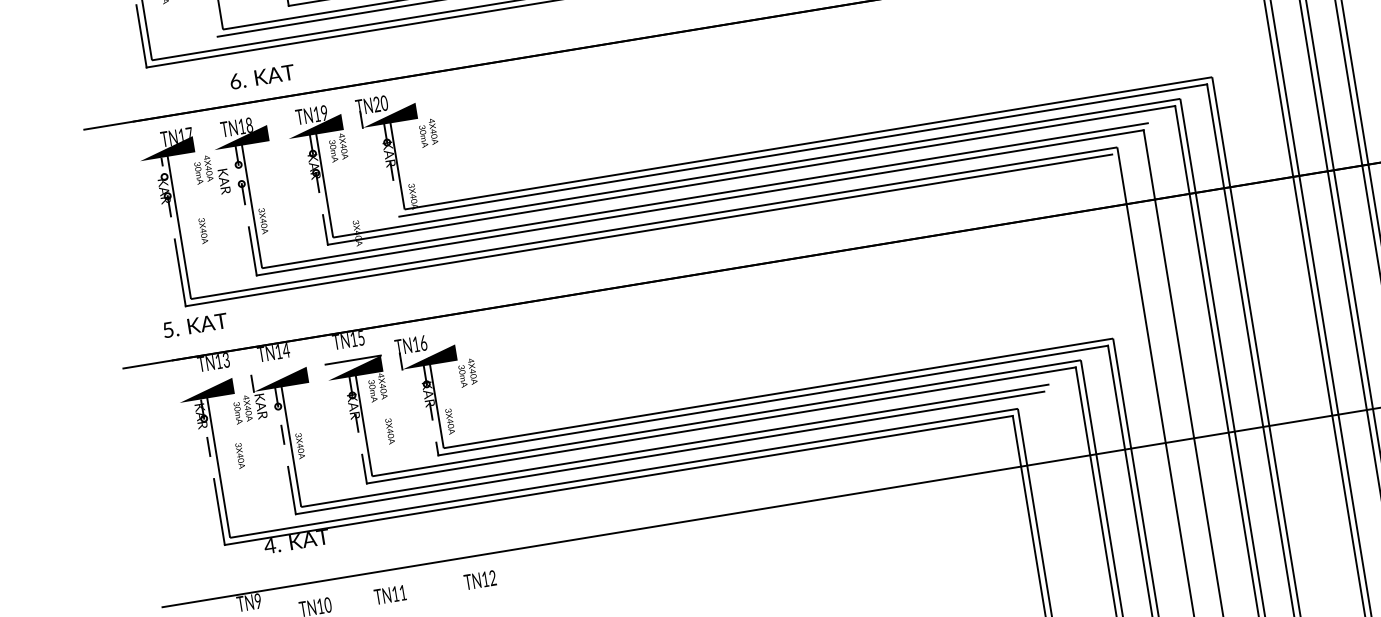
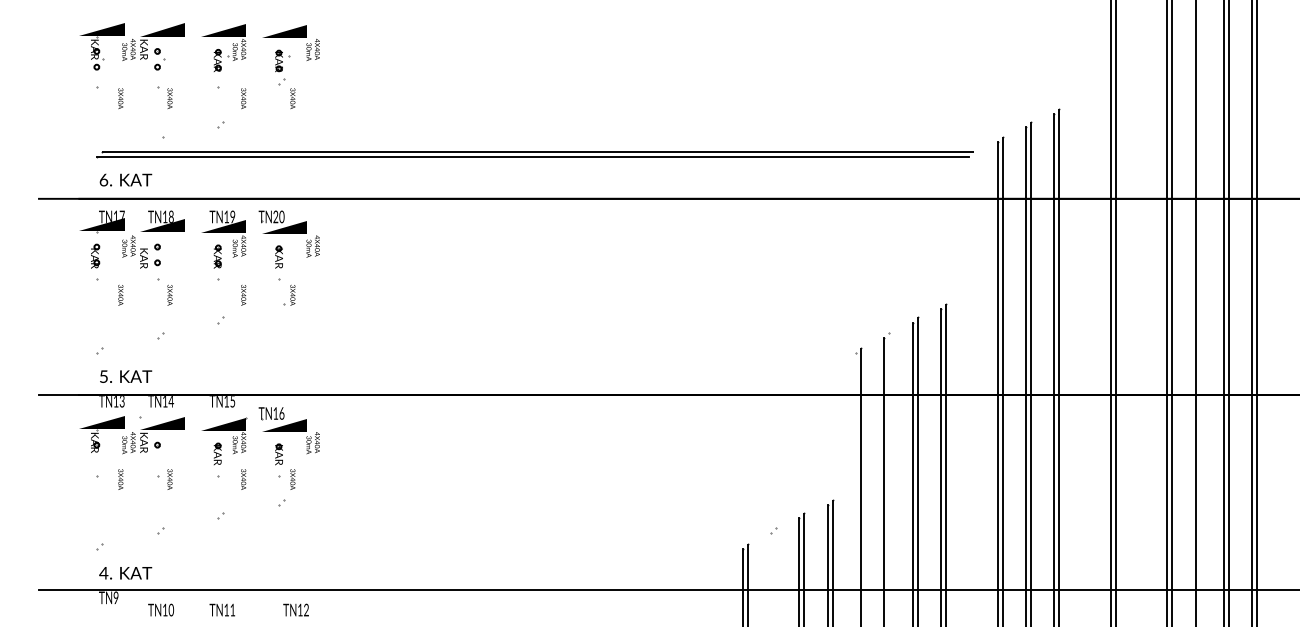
text: (261, 76) -> (125, 179), moved
text: (357, 233) -> (243, 295), moved
text: (195, 325) -> (126, 376), moved
text: (296, 541) -> (125, 573), moved

